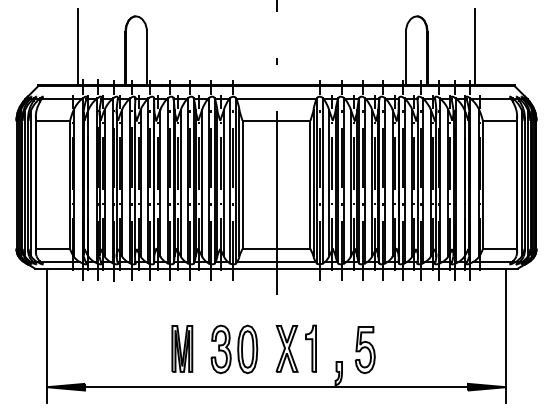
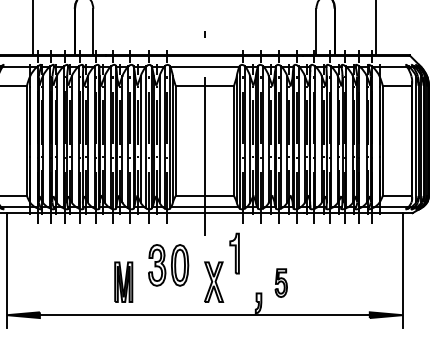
part: (310, 348) -> (234, 253), moved
part: (234, 349) -> (168, 265), moved
part: (364, 349) -> (280, 282), size x0.7

